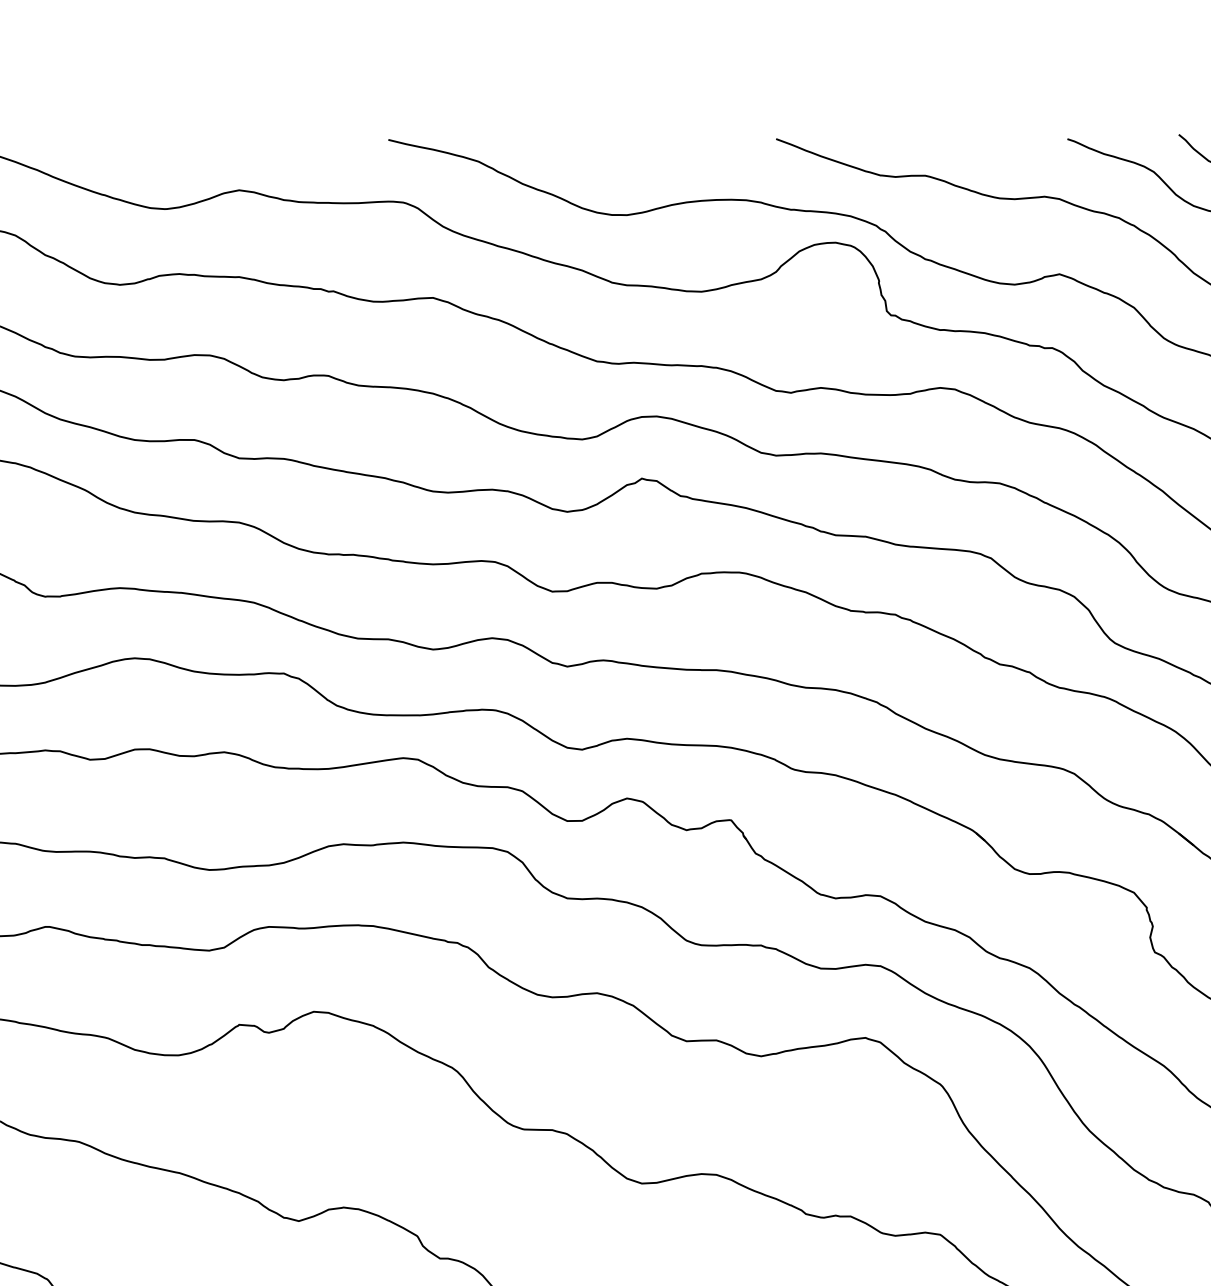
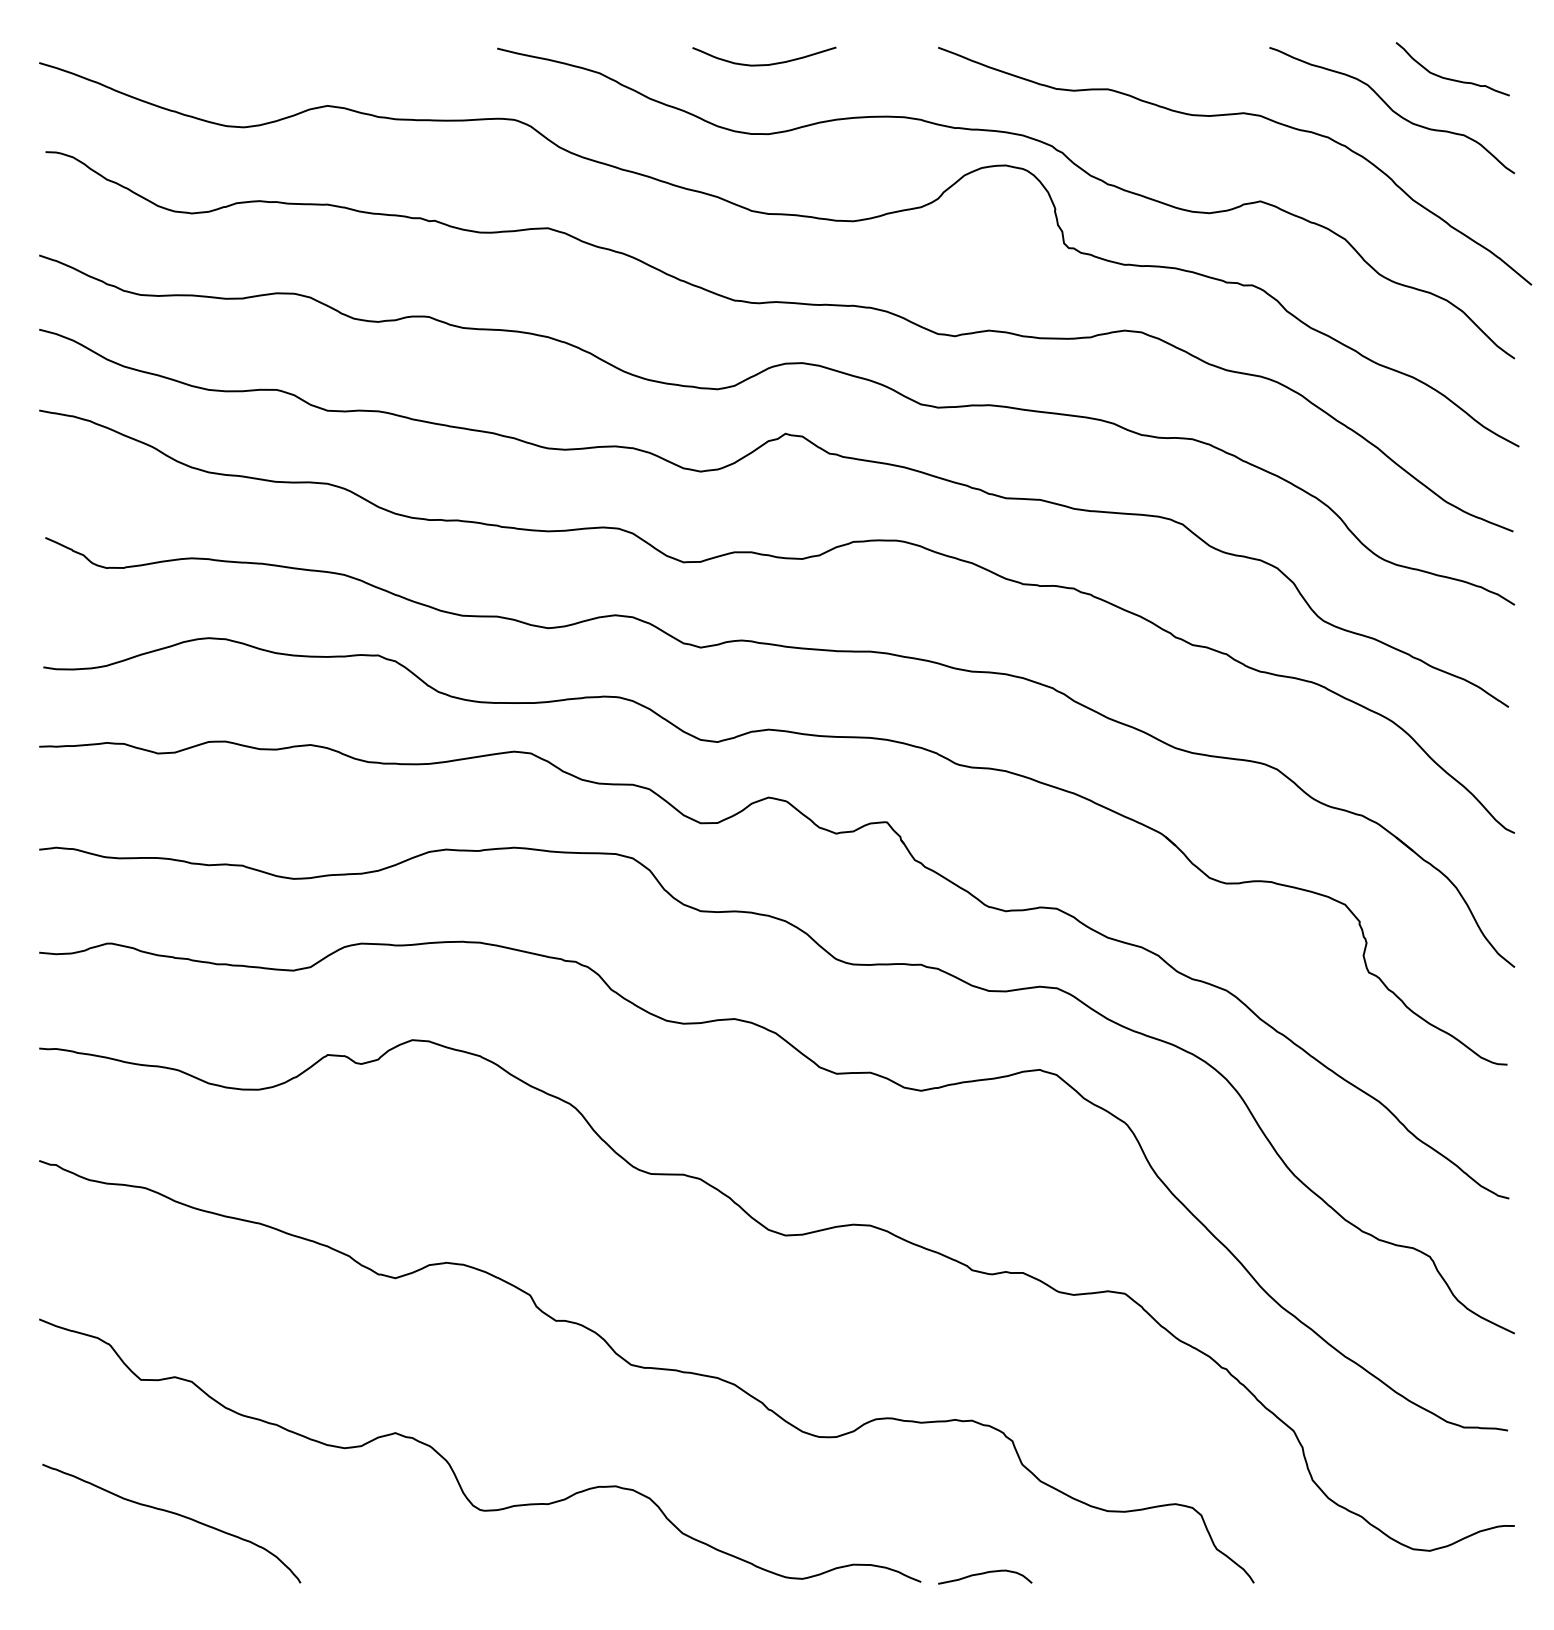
curve: (623, 153) -> (764, 64), added

